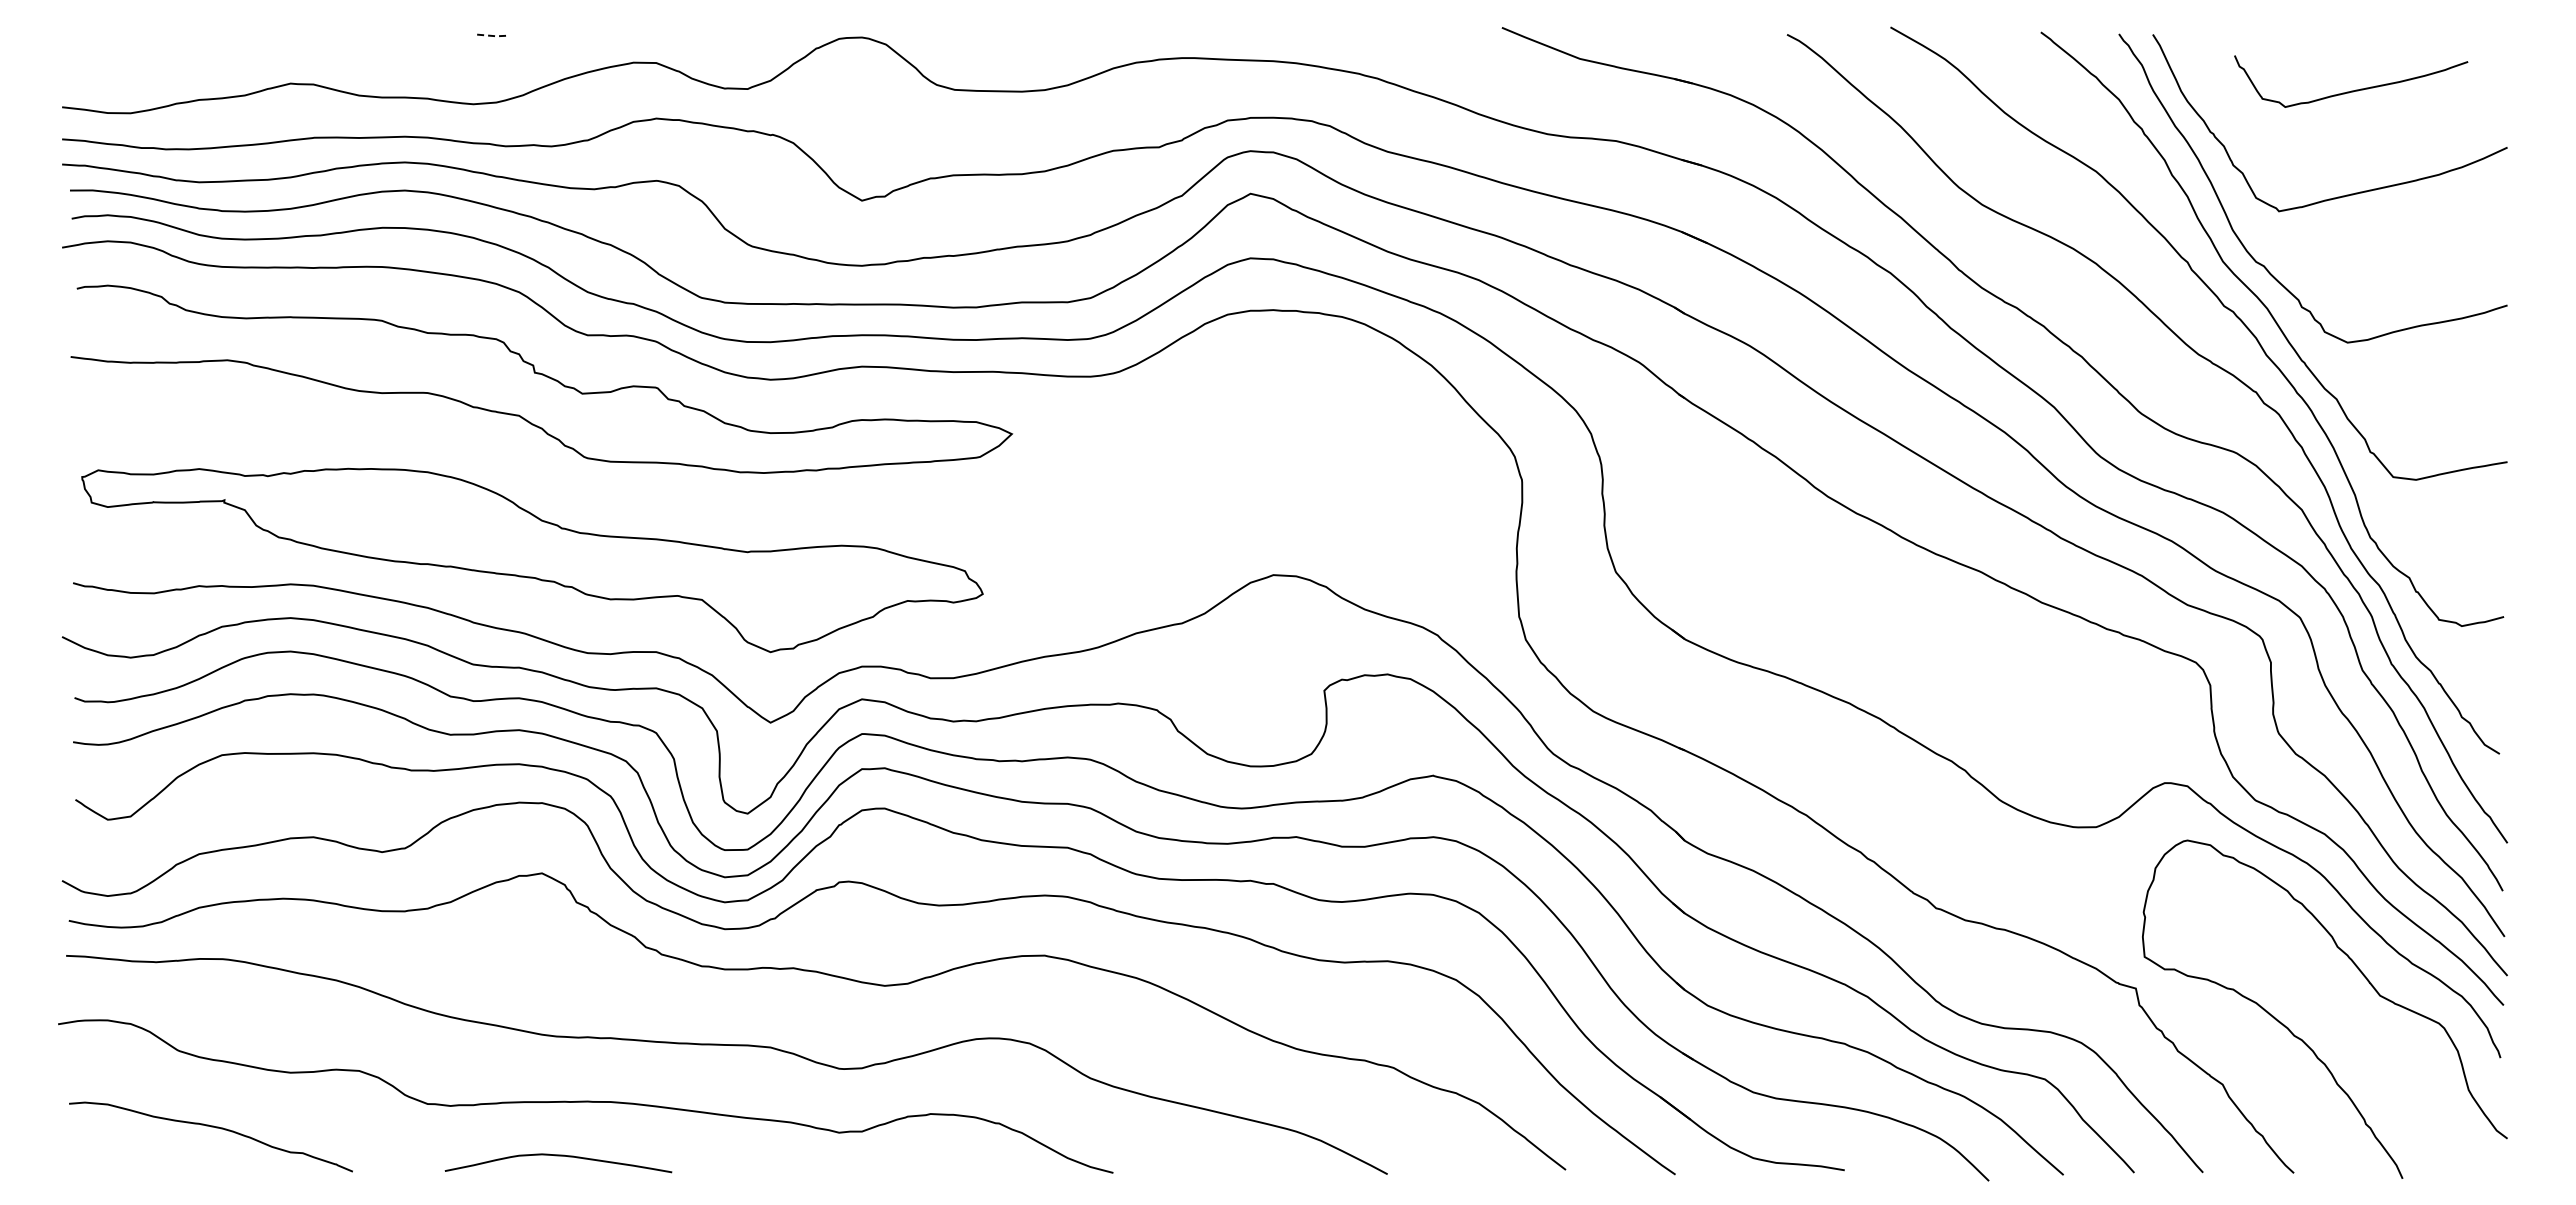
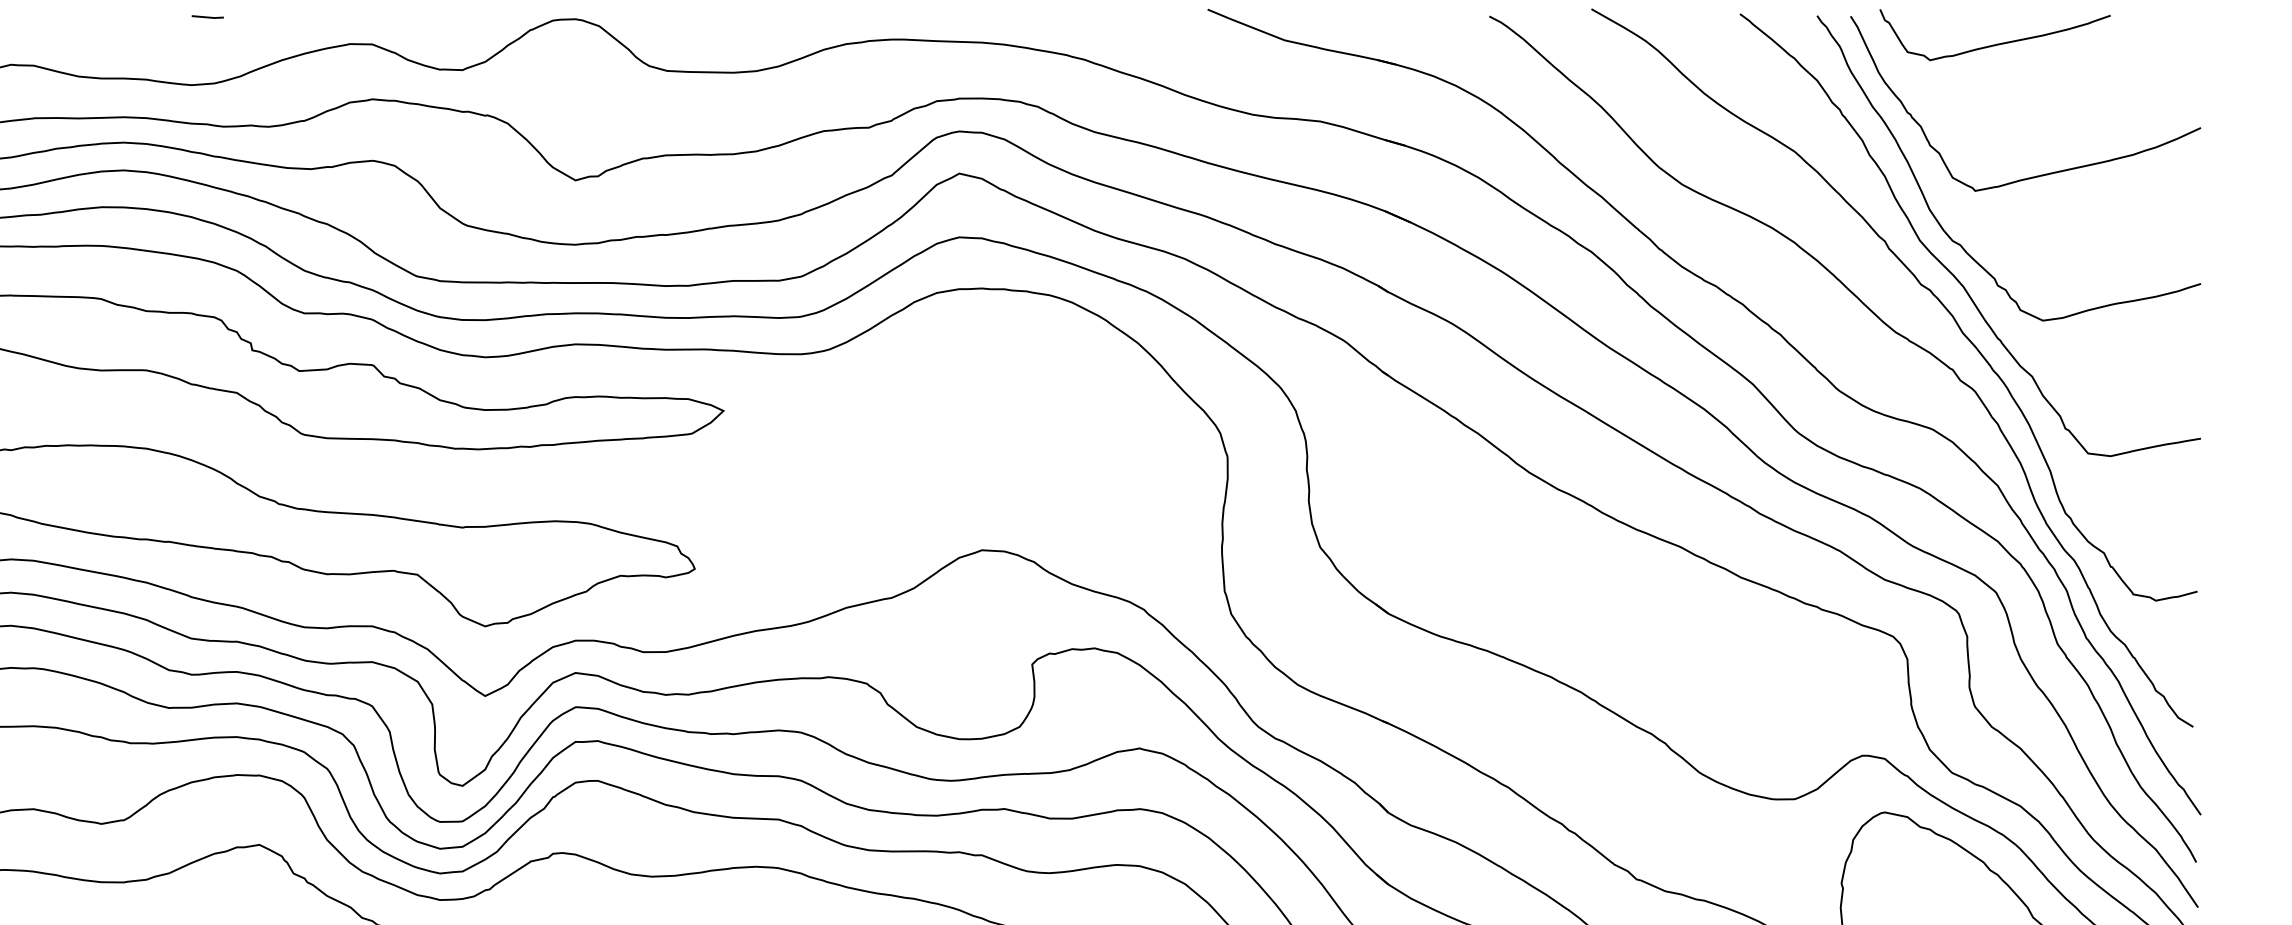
line: (490, 35) -> (208, 17), dashed -> solid
curve: (2355, 89) -> (1999, 42), moved

